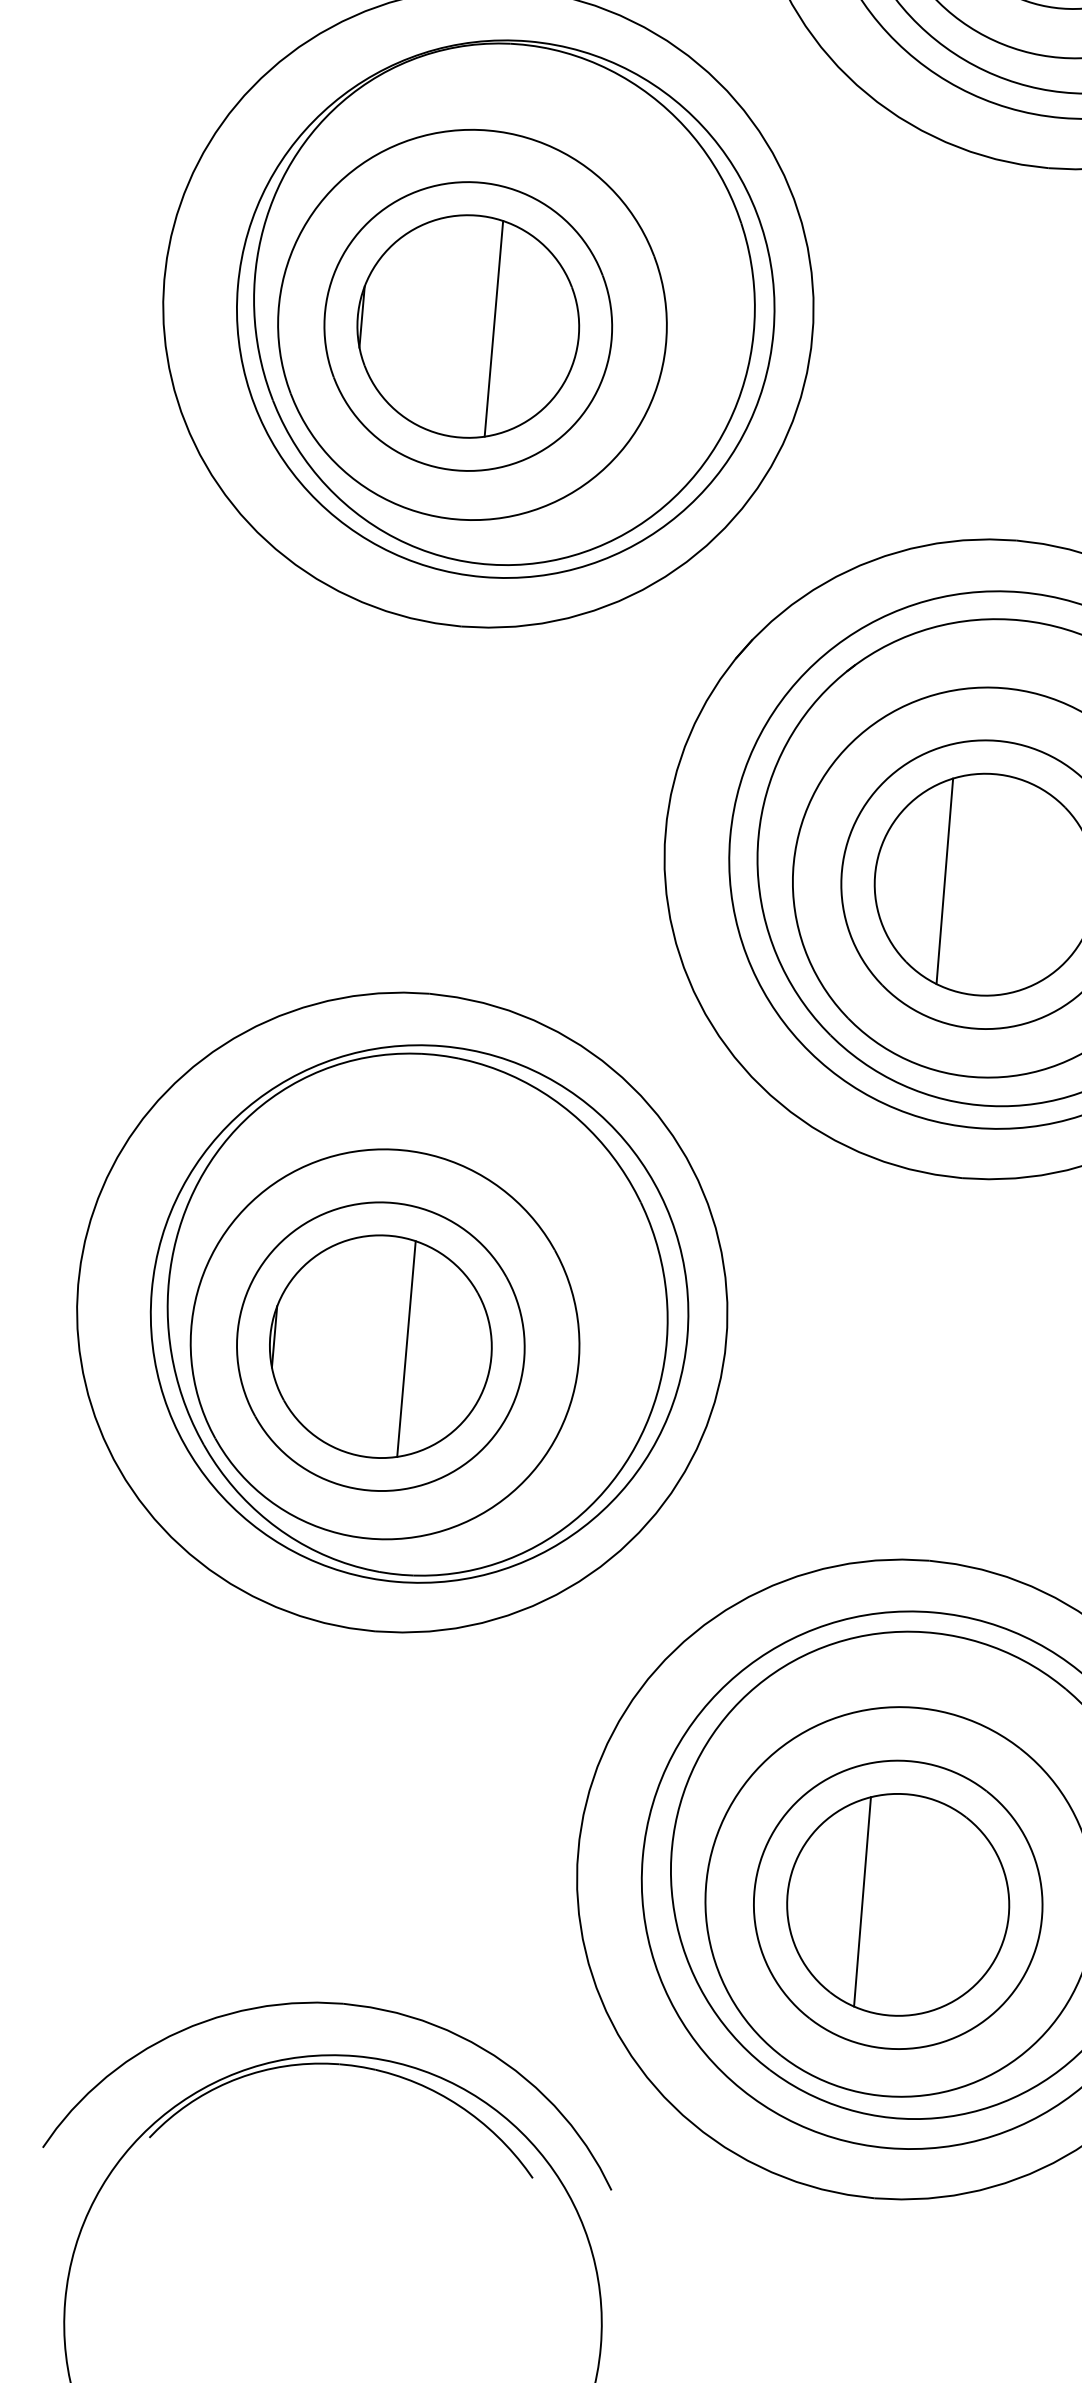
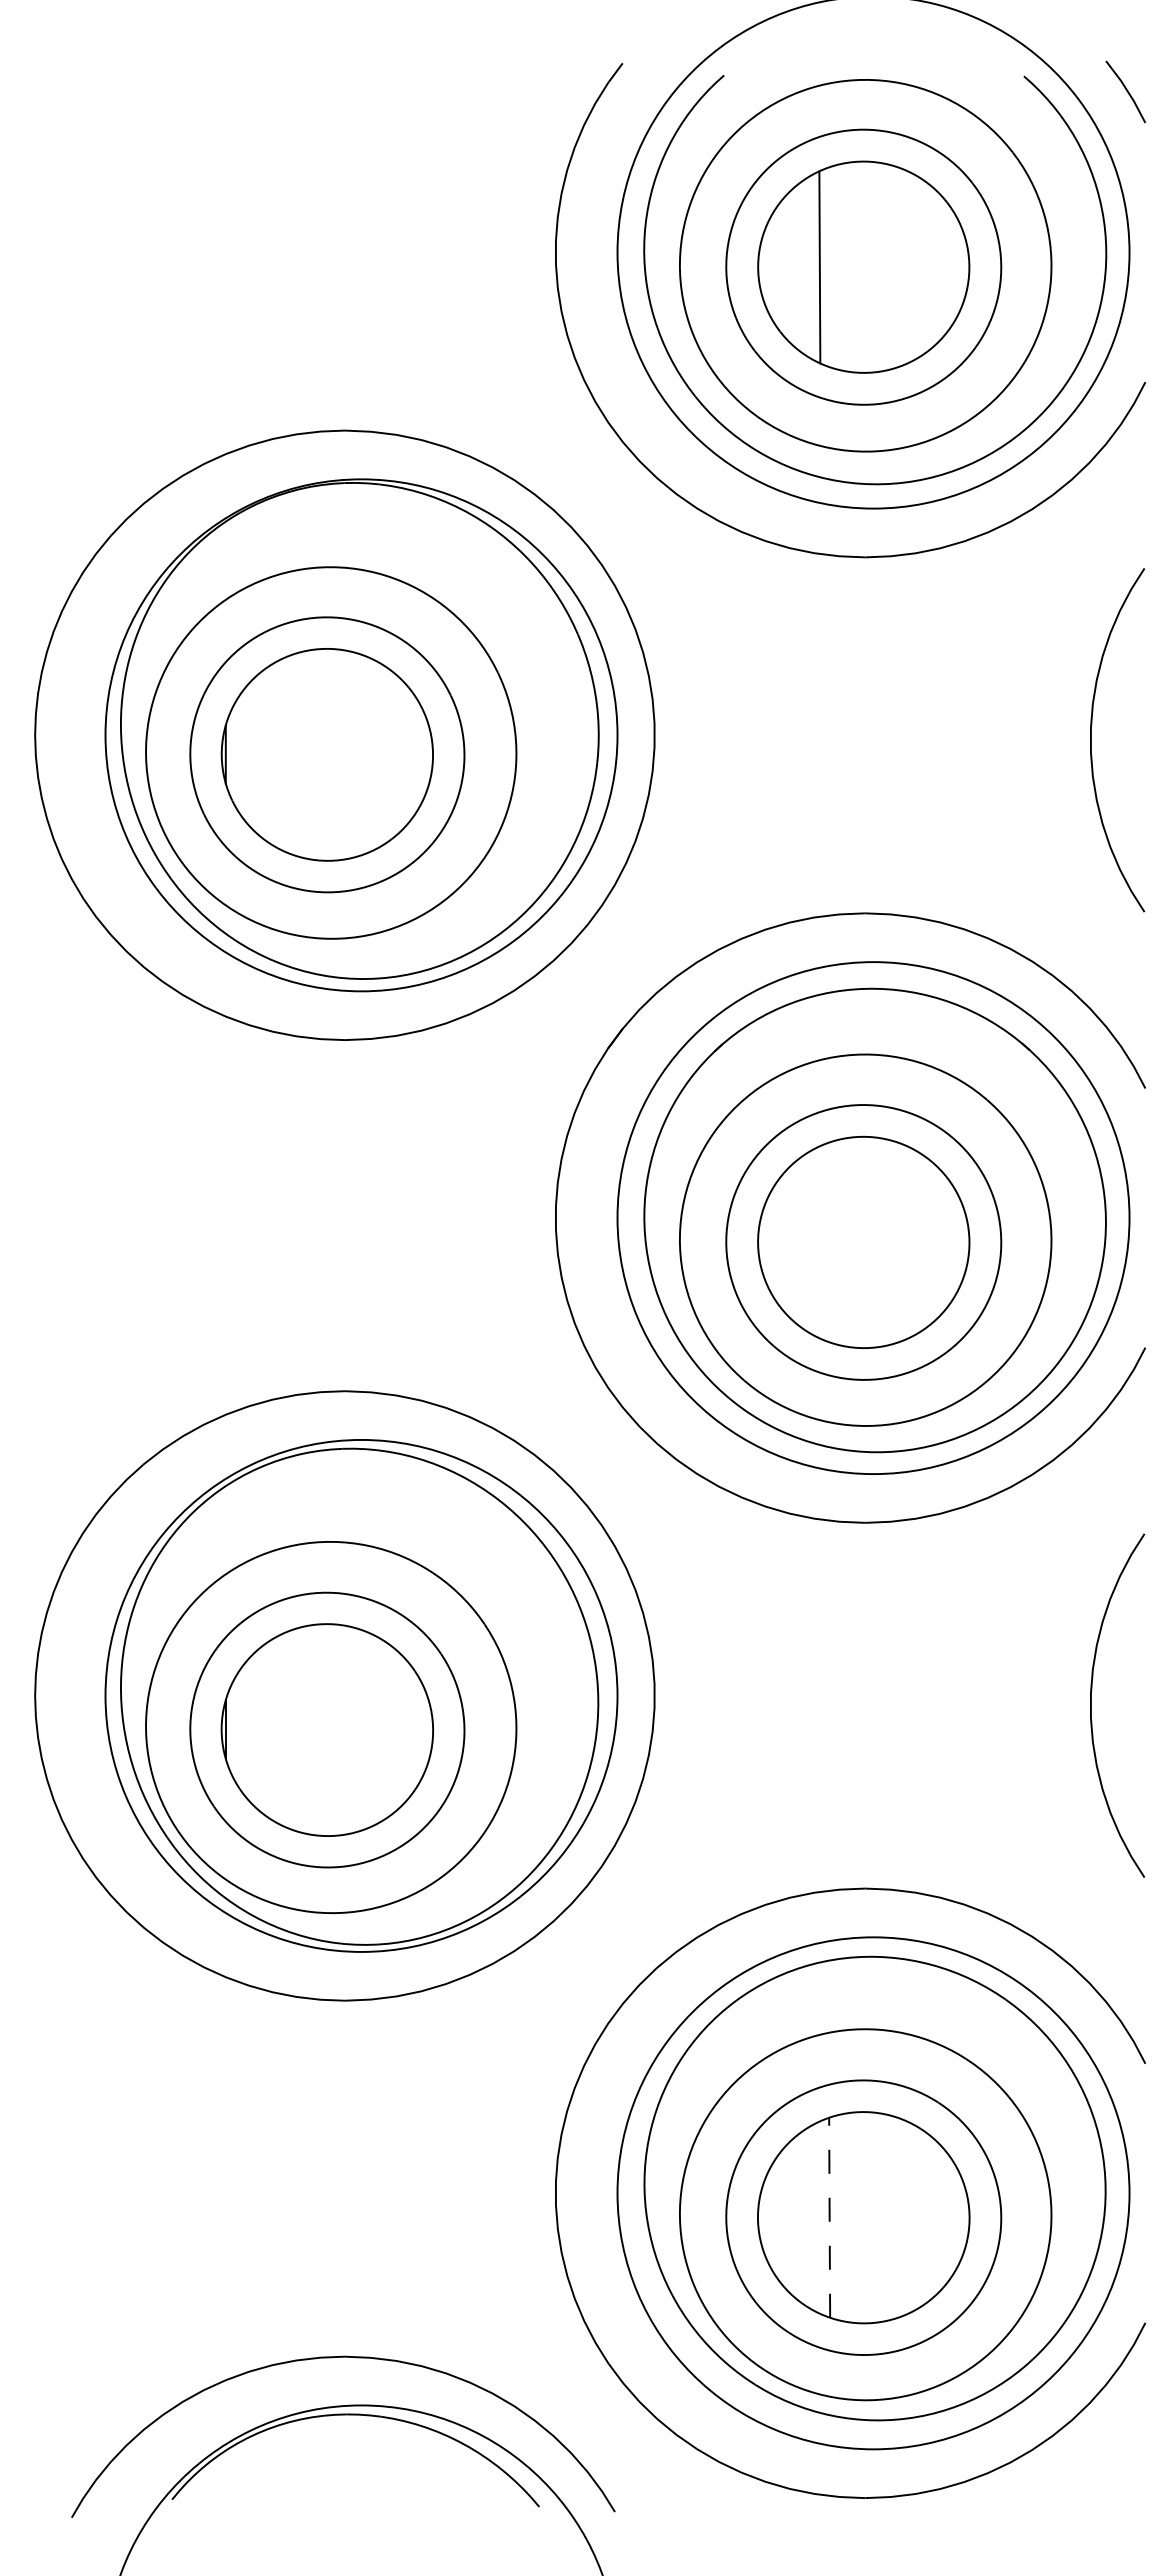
line: (493, 328) -> (351, 754), removed
line: (944, 881) -> (824, 1242), removed
line: (406, 1349) -> (351, 1730), removed
line: (862, 1901) -> (829, 2217), solid -> dashed

